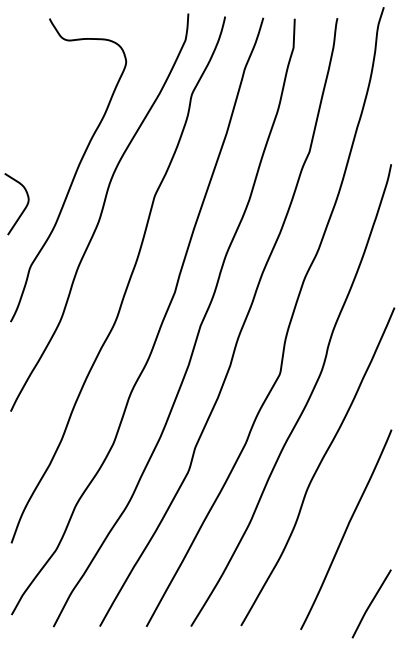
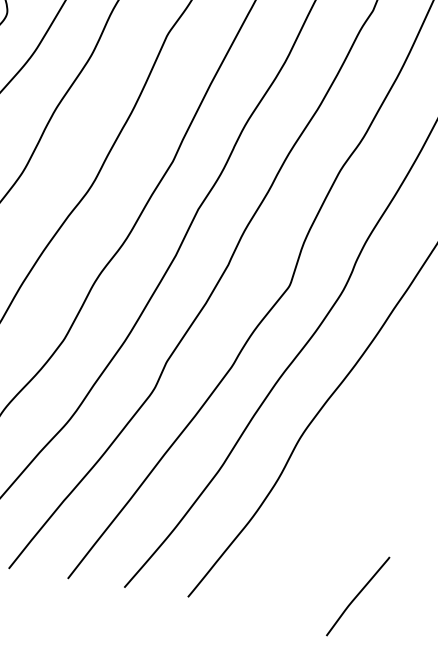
curve: (346, 529) -> (341, 496), removed

